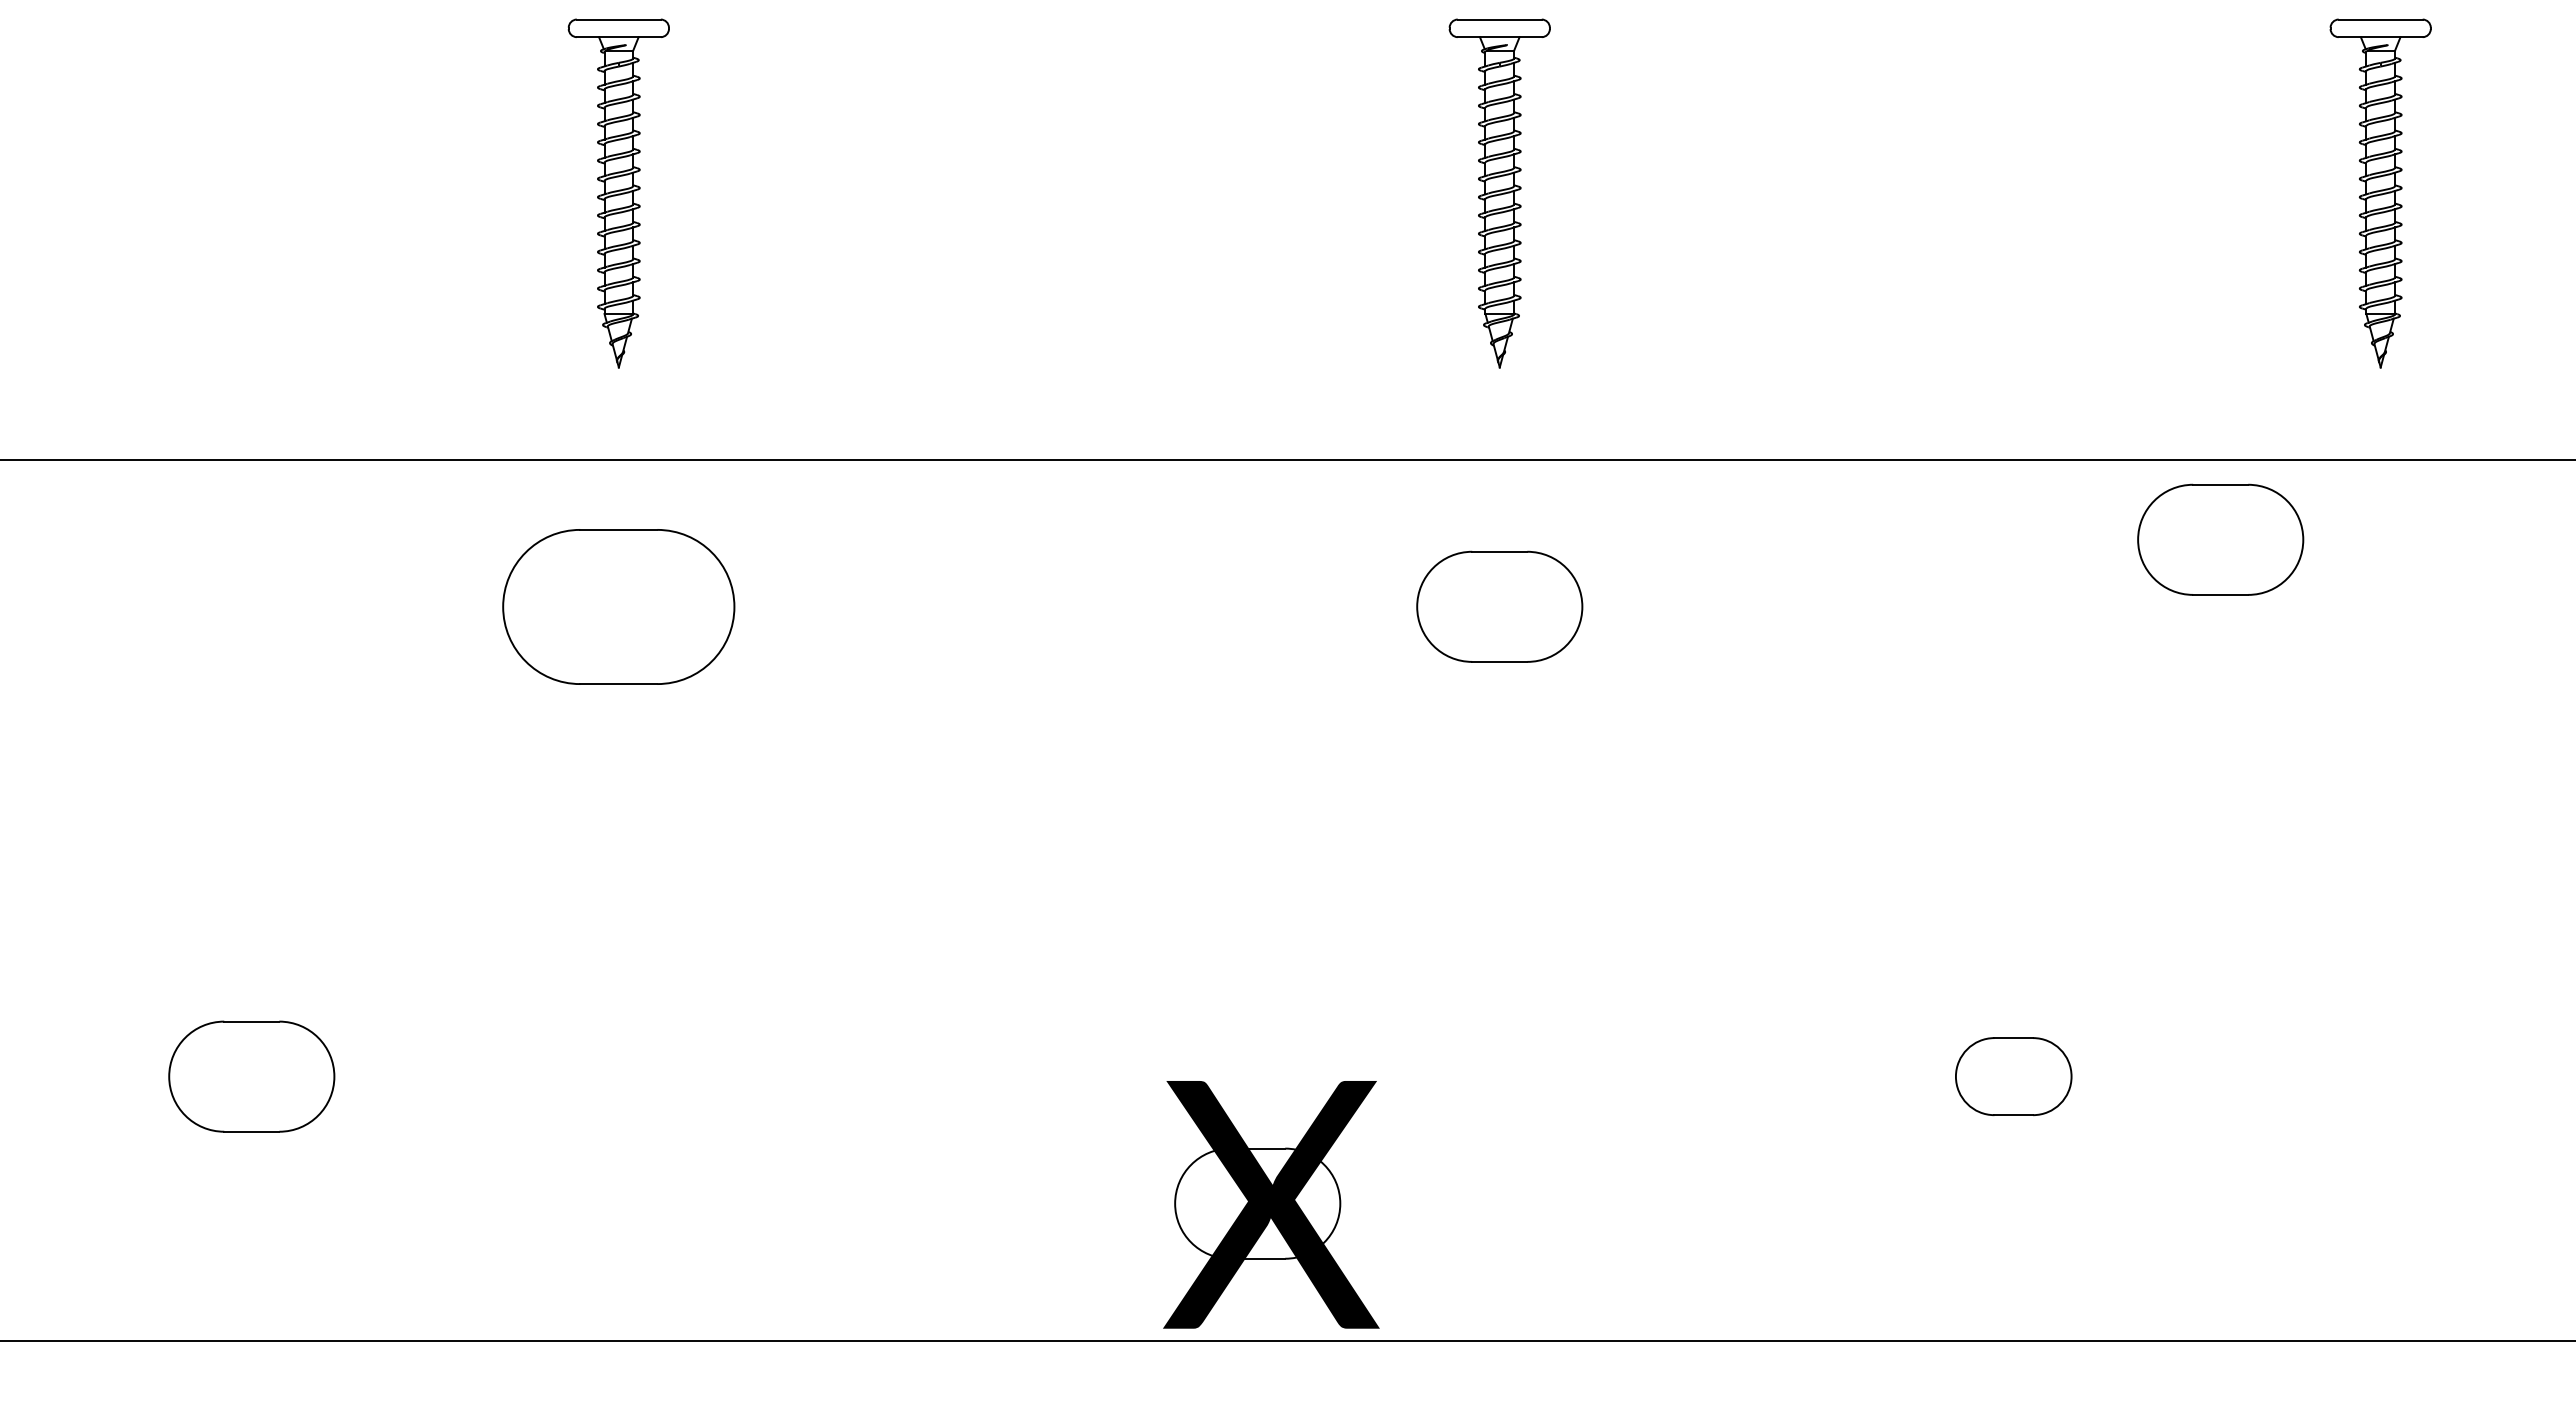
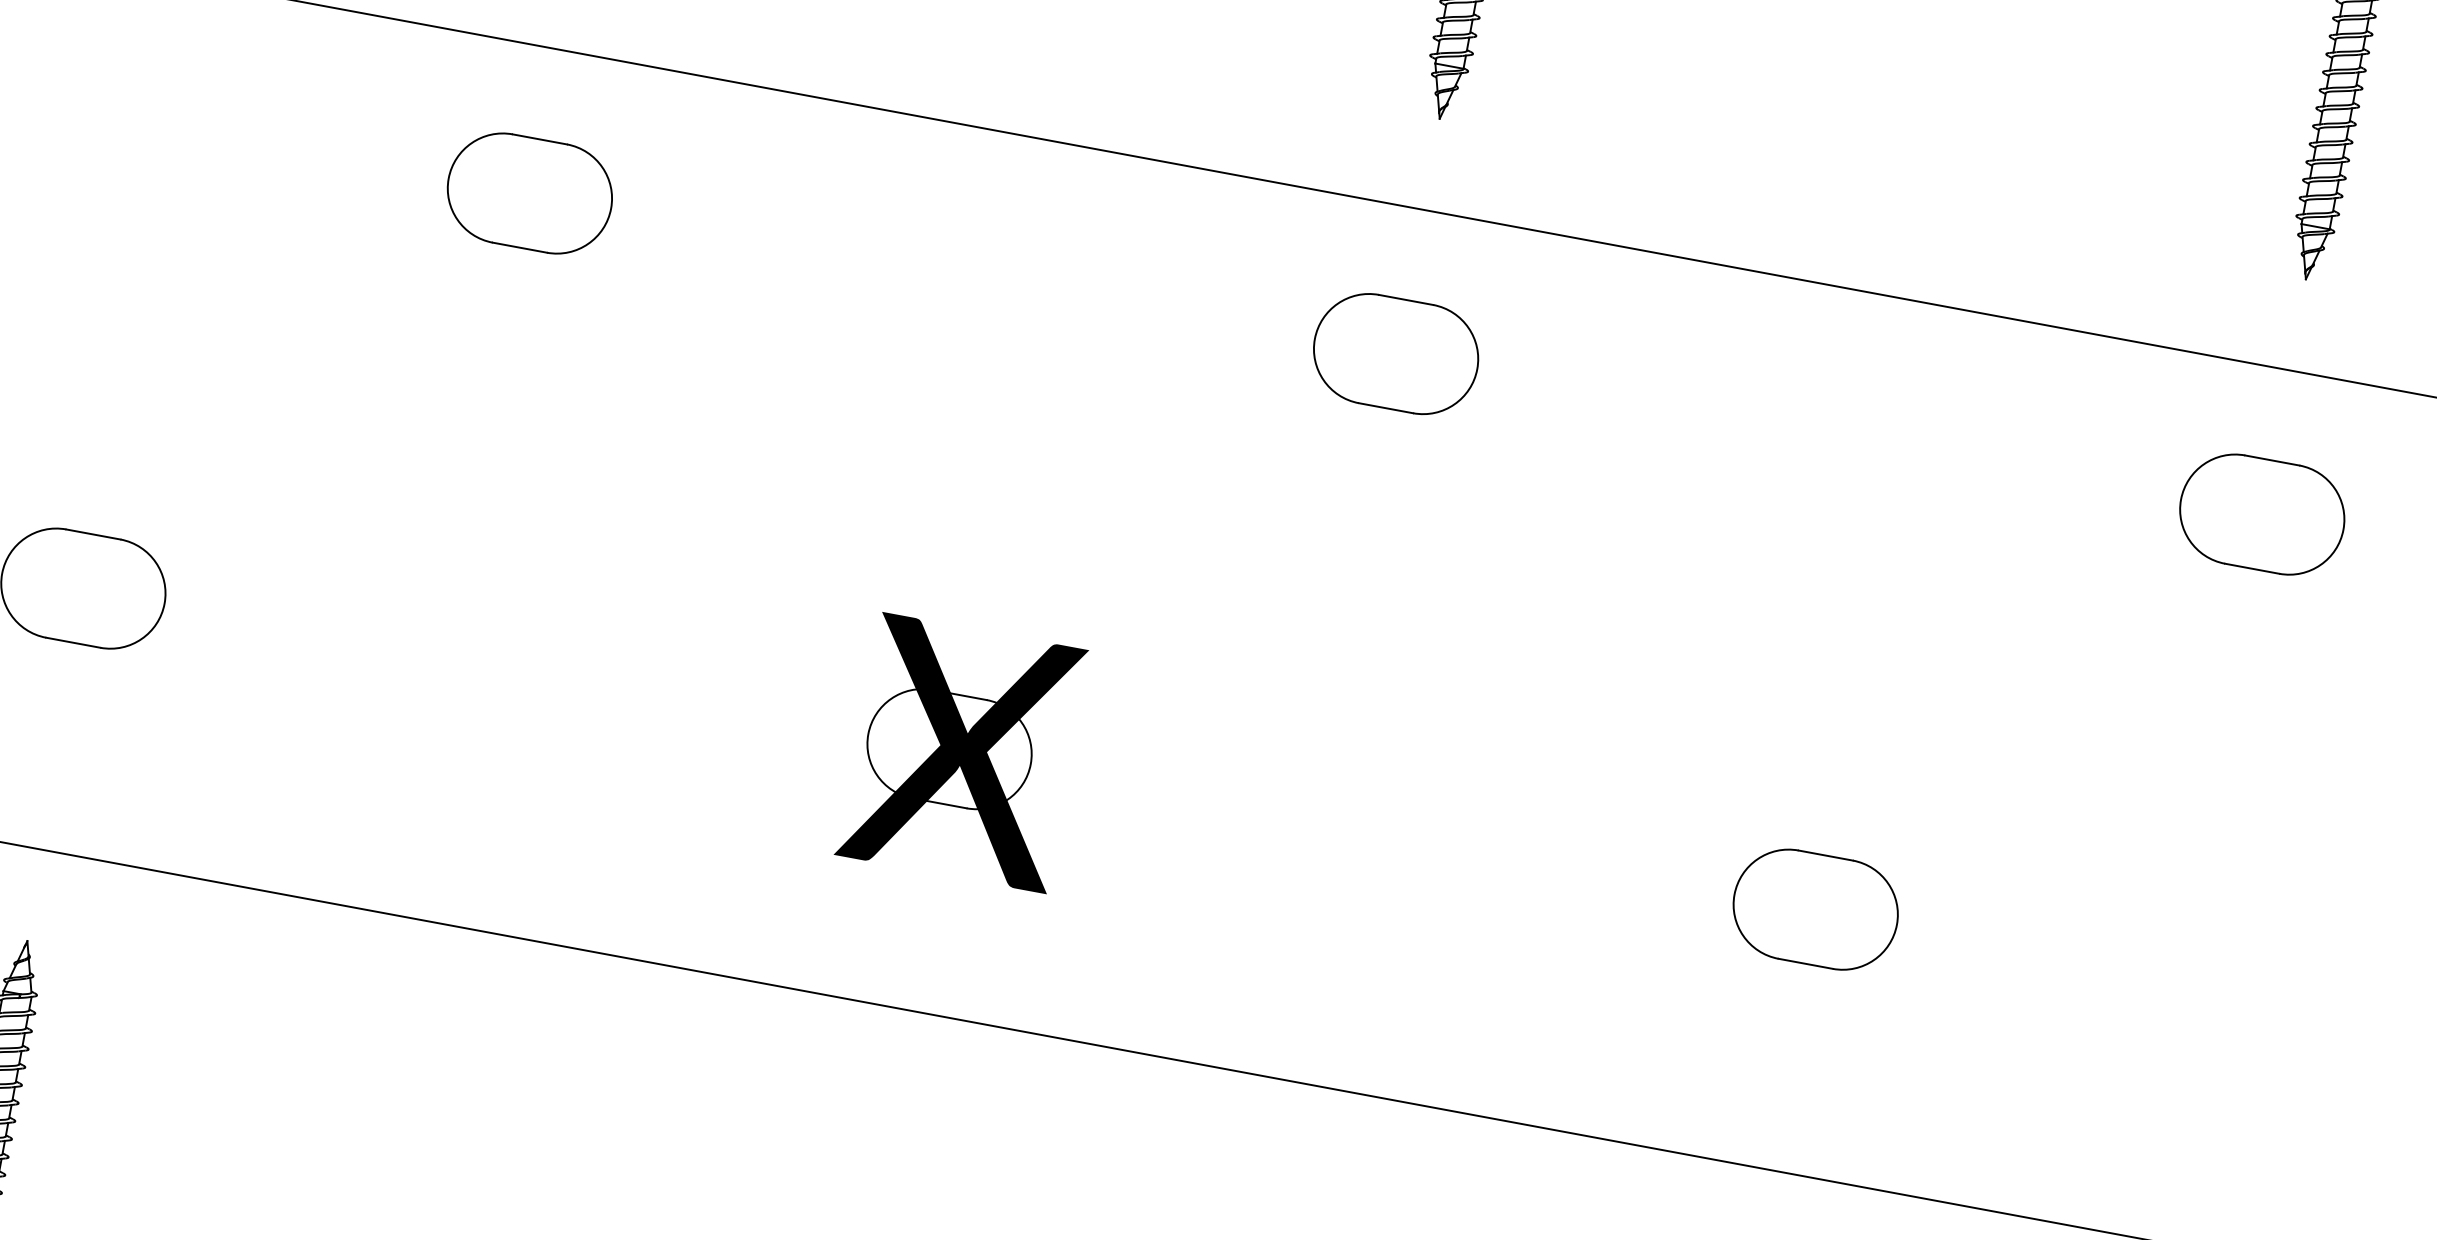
part: (2220, 539) -> (2262, 514), moved
part: (618, 606) -> (529, 193), size x0.71
part: (2013, 1076) -> (1815, 909), size x1.43
part: (1271, 1204) -> (962, 752), moved

